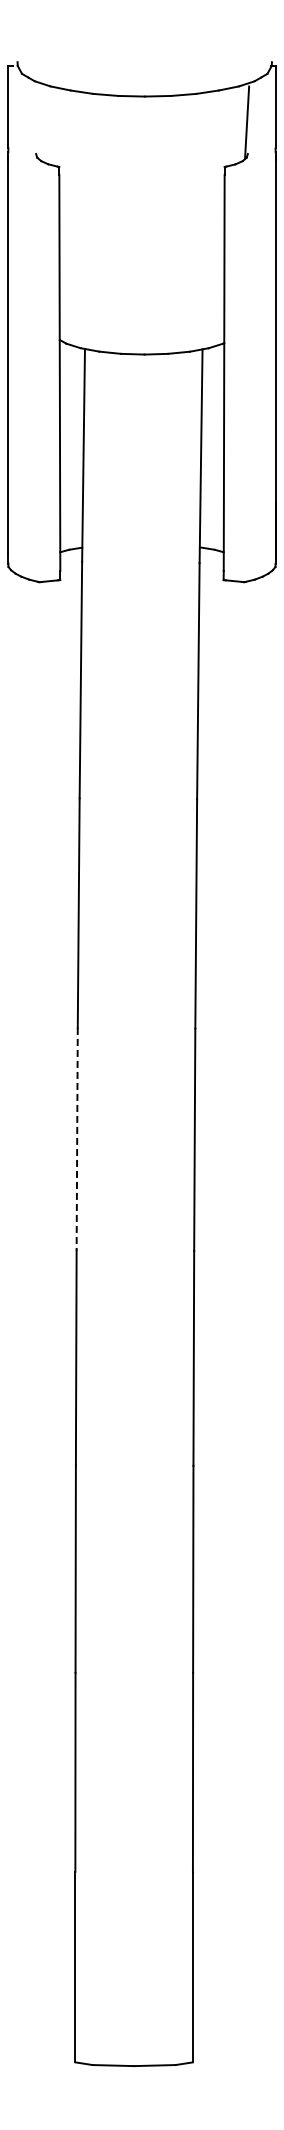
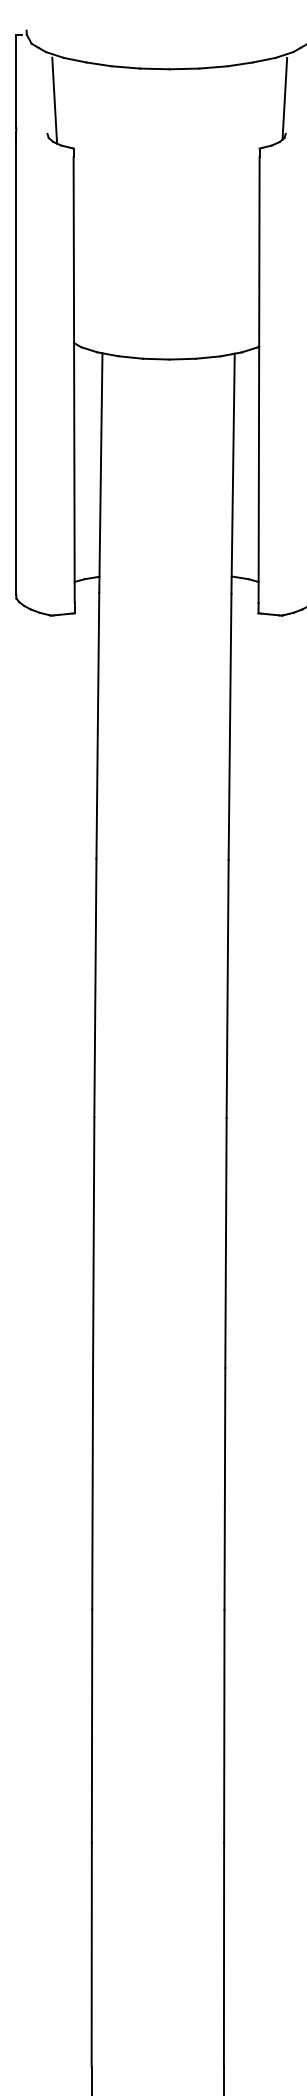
line: (42, 124) -> (54, 100), added
line: (77, 1139) -> (94, 1242), dashed -> solid

